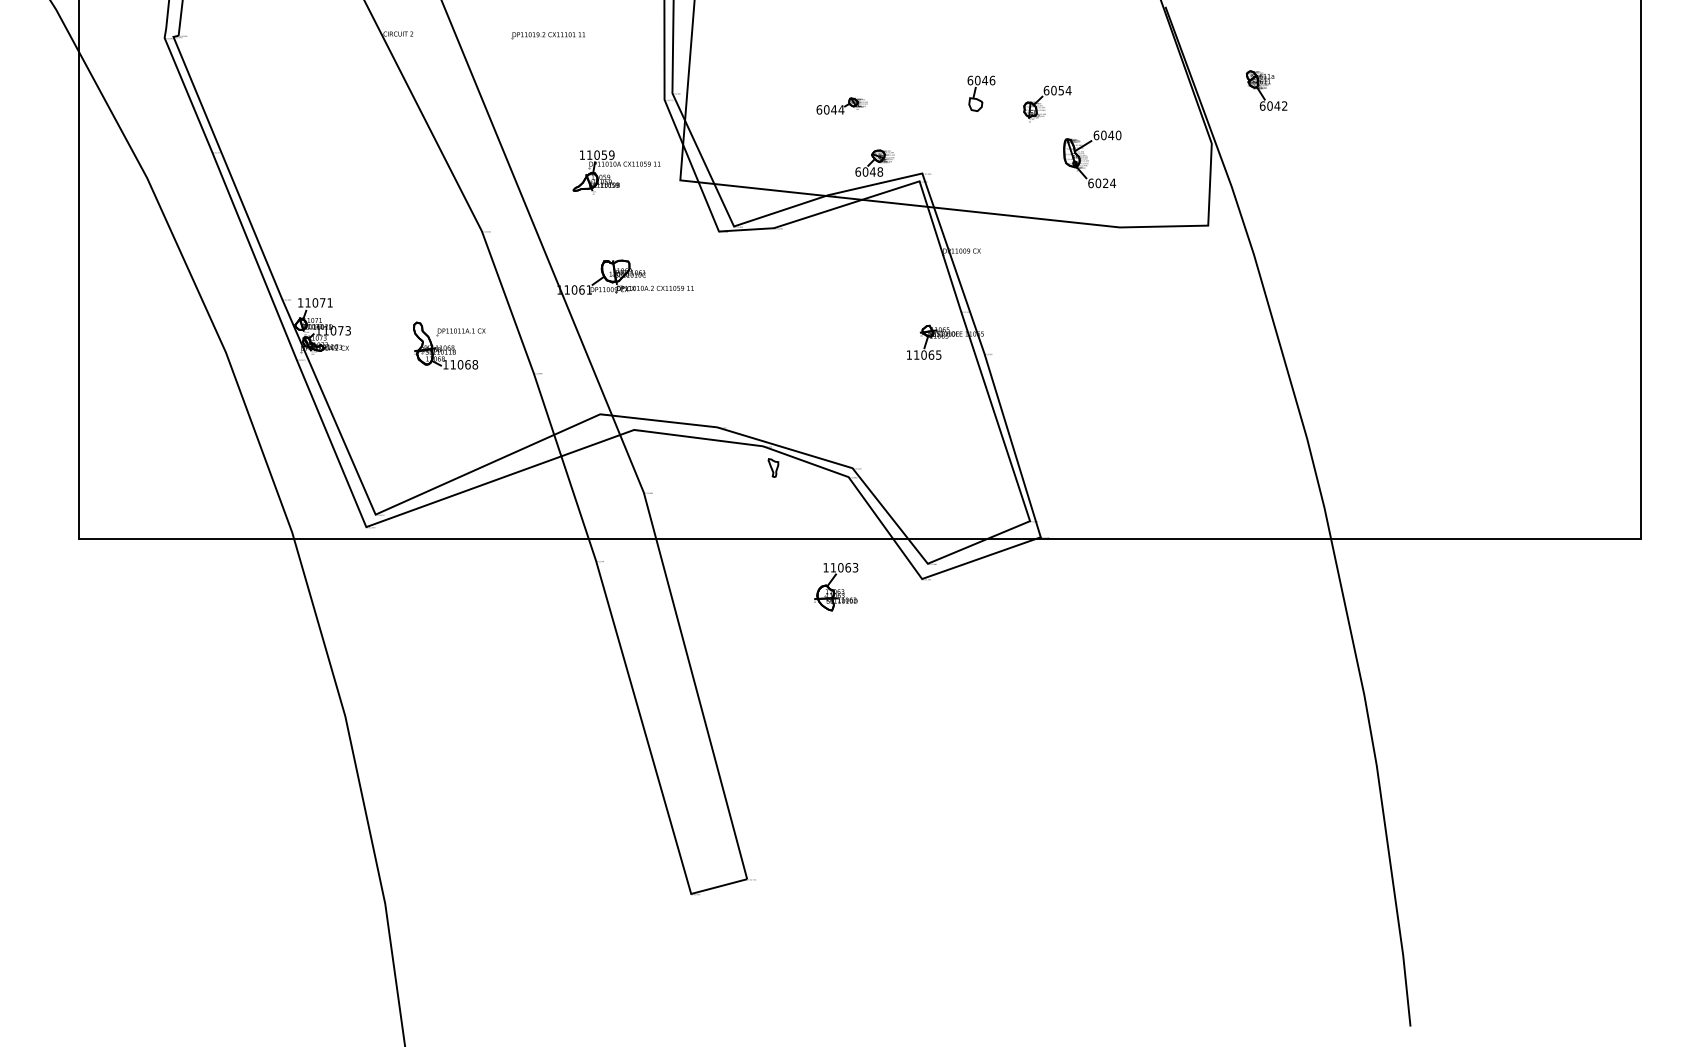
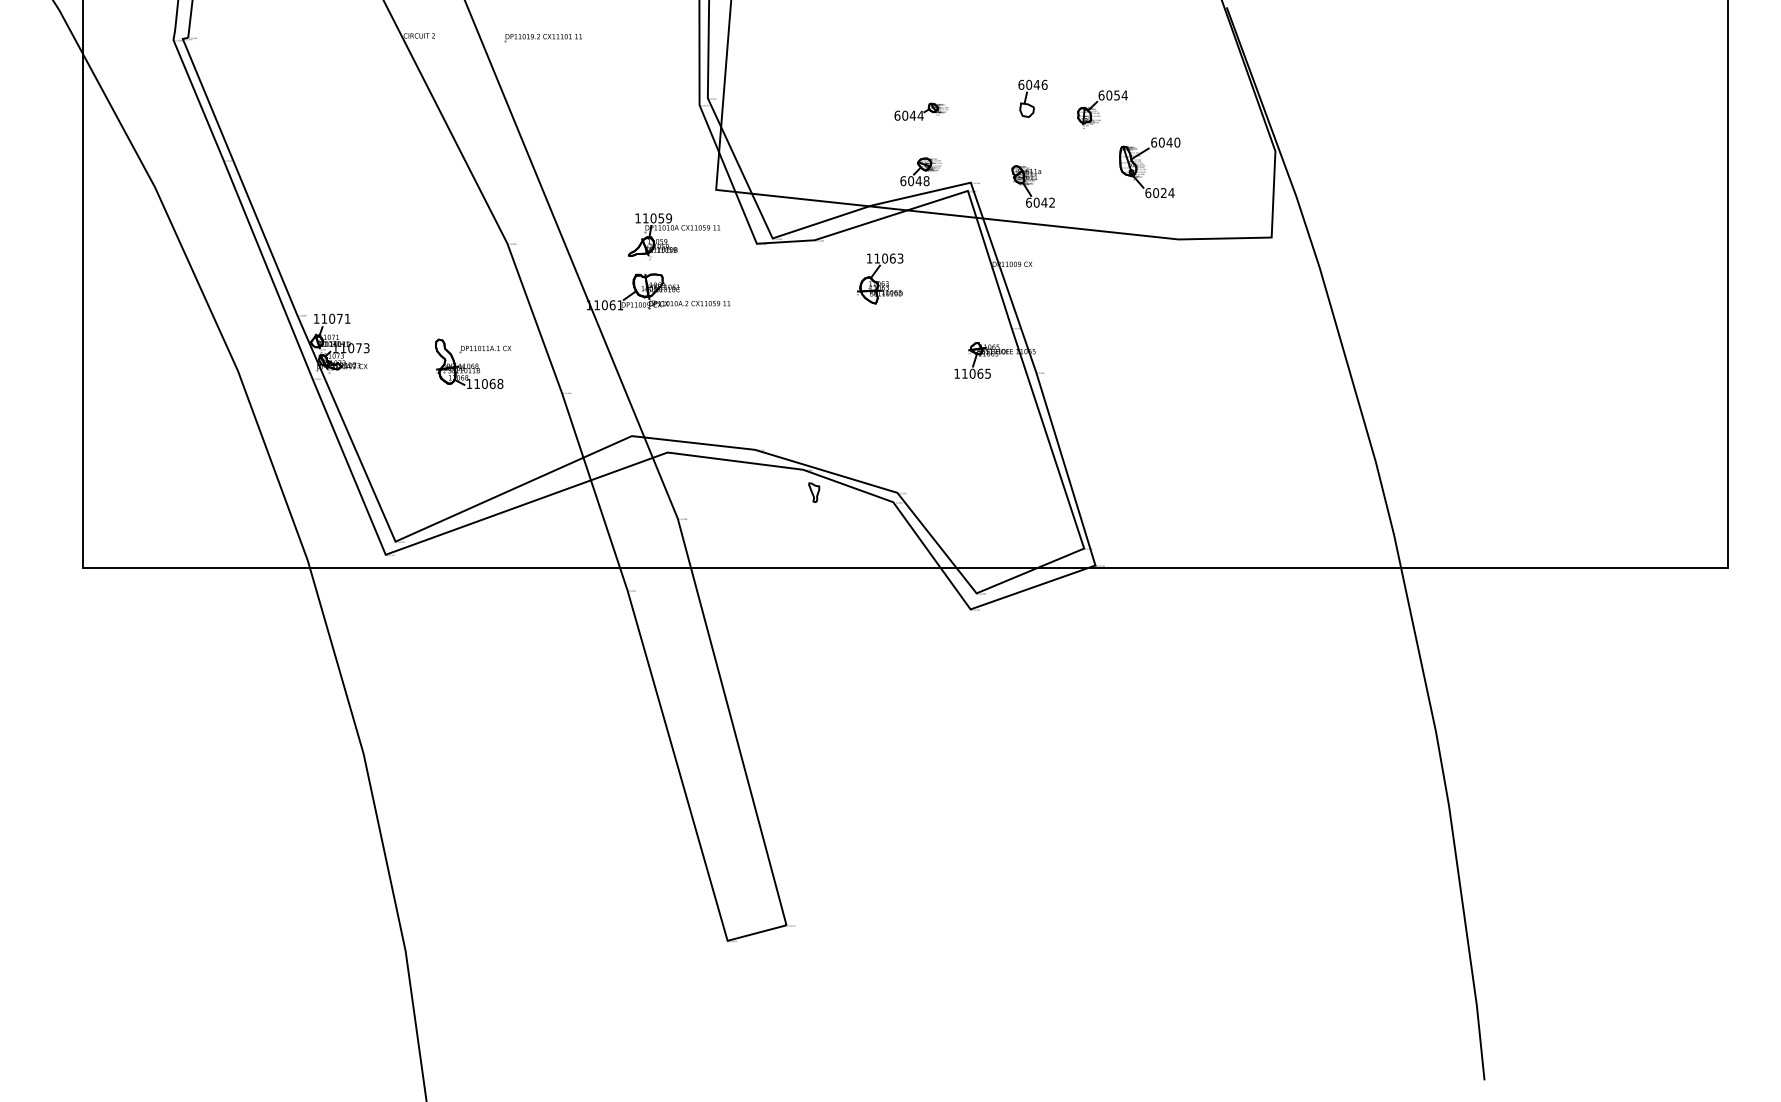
part: (547, 36) -> (542, 38), moved
part: (1266, 90) -> (1032, 186), moved
part: (842, 105) -> (921, 111), moved
part: (616, 172) -> (673, 236), moved
part: (836, 586) -> (880, 278), moved

